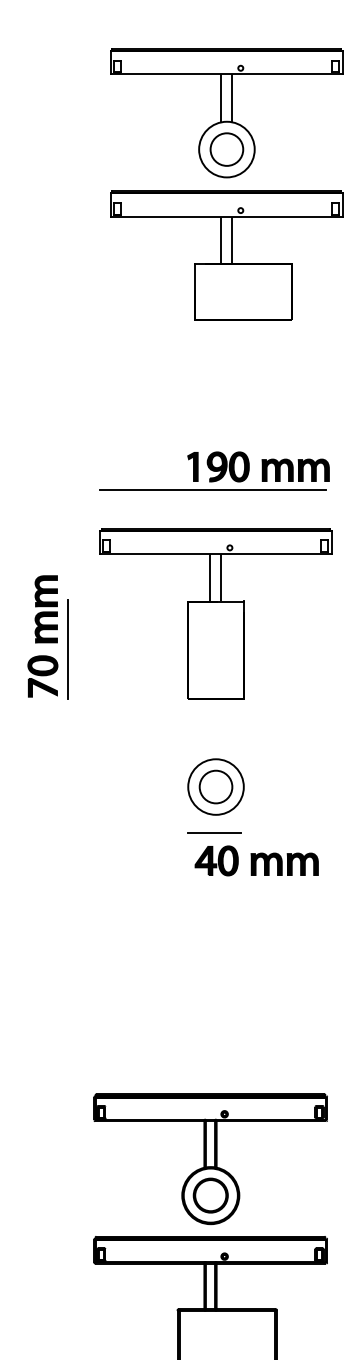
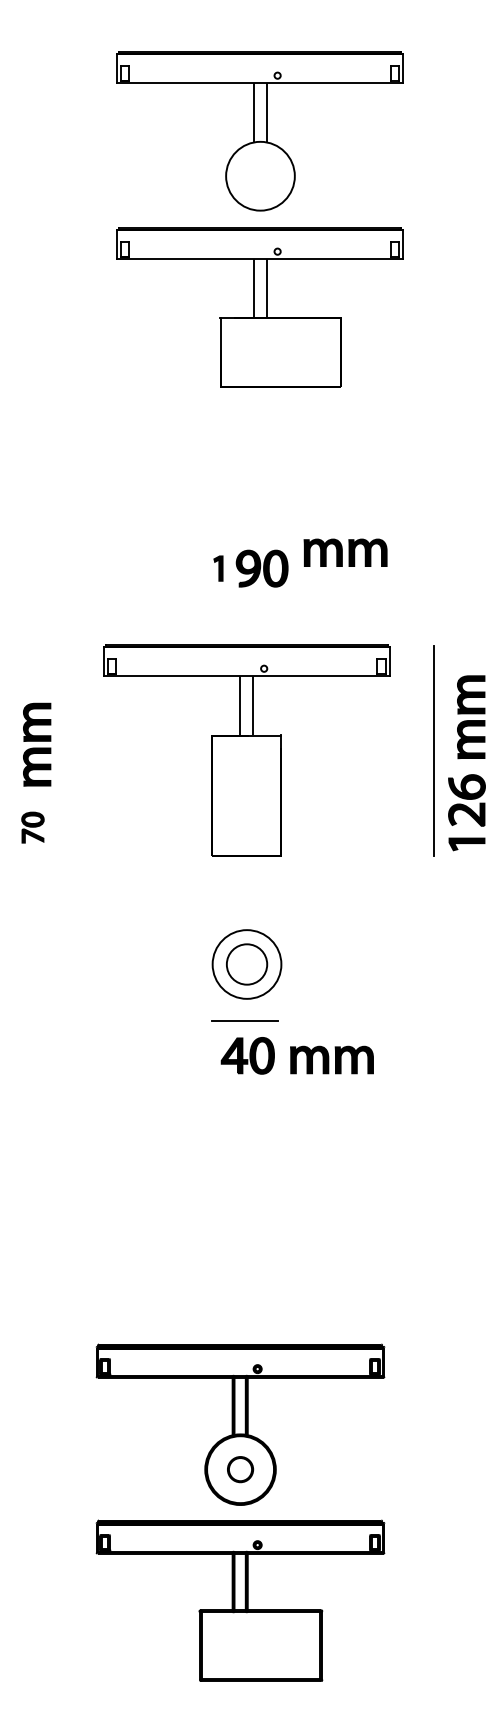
part: (226, 149) -> (260, 176), removed
part: (192, 466) -> (218, 568), size x0.7
part: (295, 470) -> (345, 552), moved
line: (212, 489) -> (242, 596), removed
line: (68, 648) -> (64, 793), removed
part: (42, 676) -> (32, 827), size x0.6
part: (210, 1195) -> (240, 1469), size x0.6

